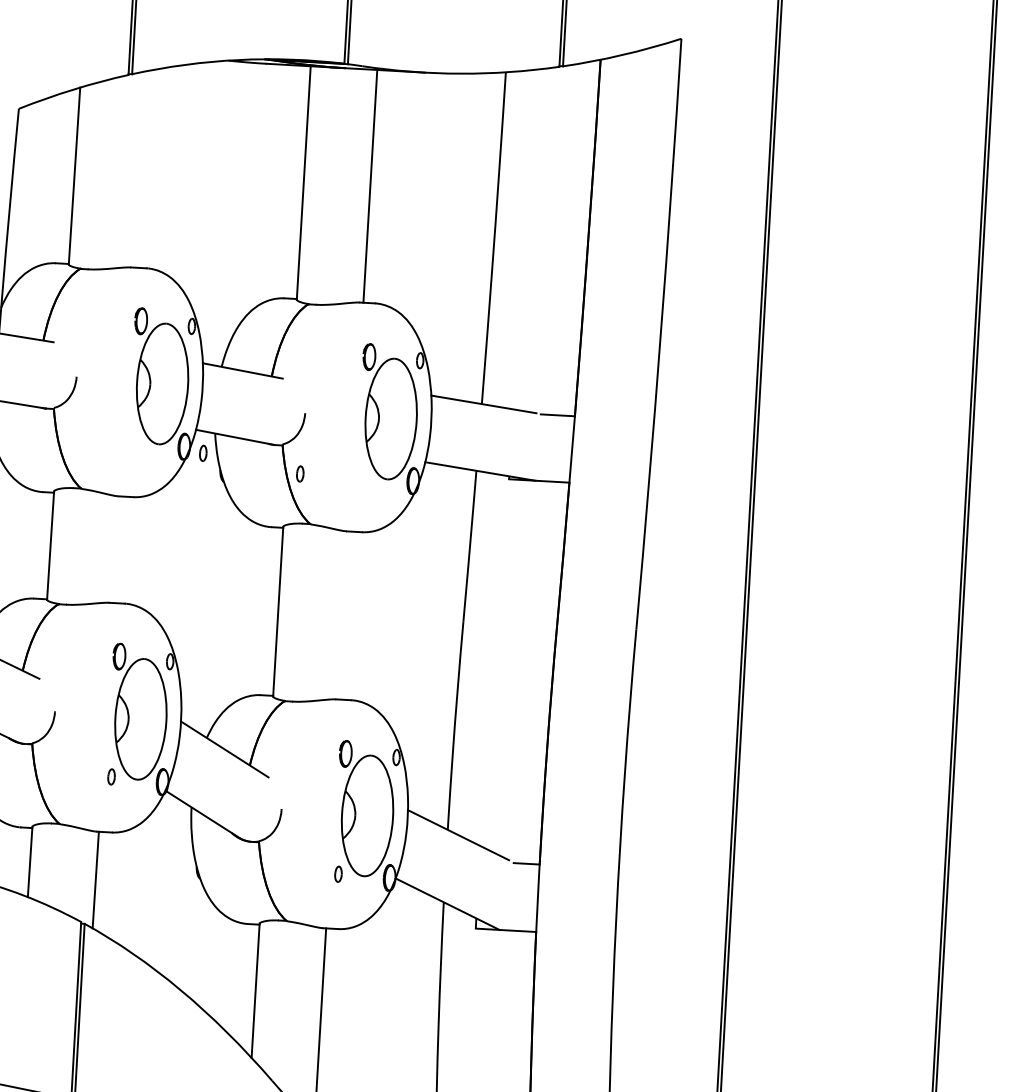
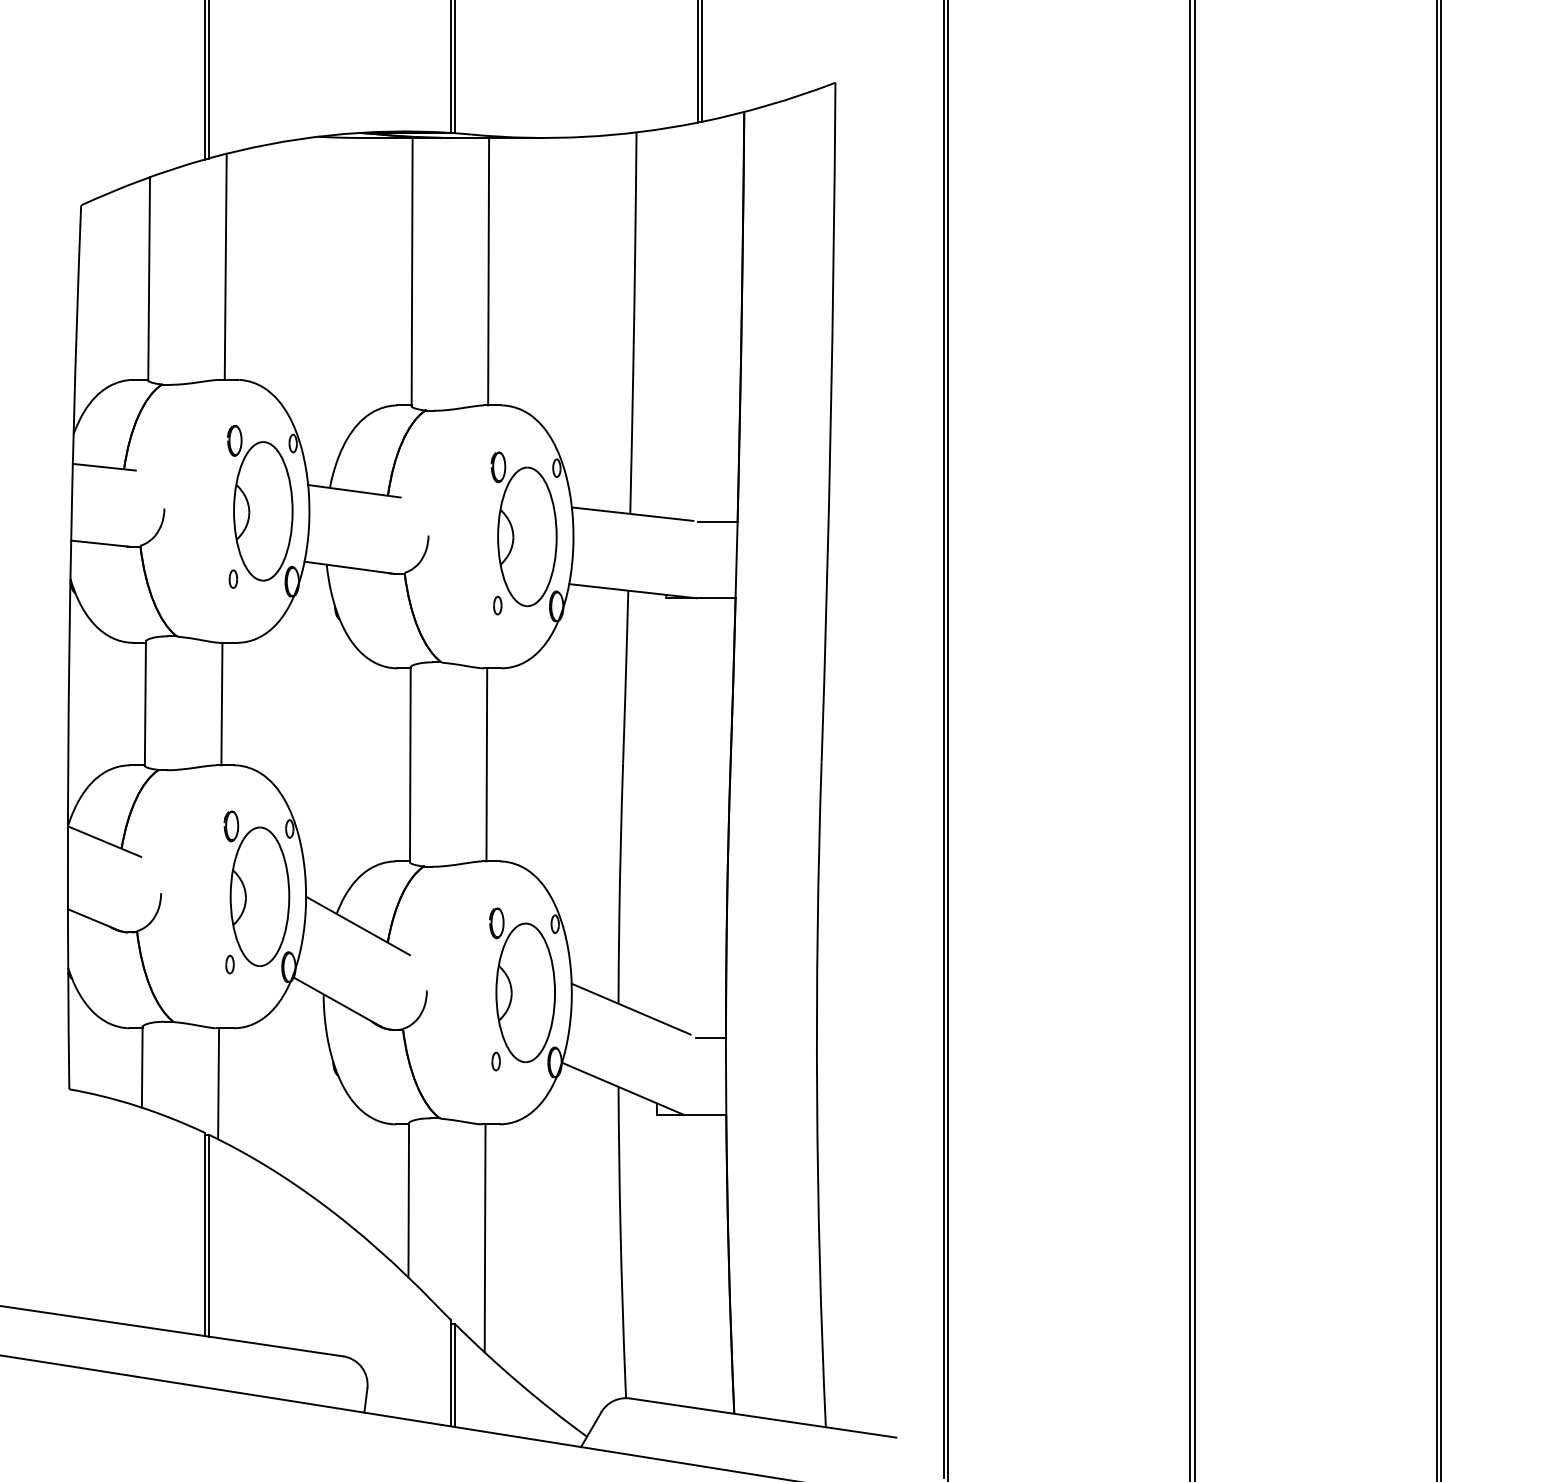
line: (141, 169) -> (225, 266), added
part: (203, 452) -> (233, 578), moved
part: (300, 473) -> (497, 605), moved
line: (116, 549) -> (221, 703), added
line: (344, 615) -> (486, 764), added

